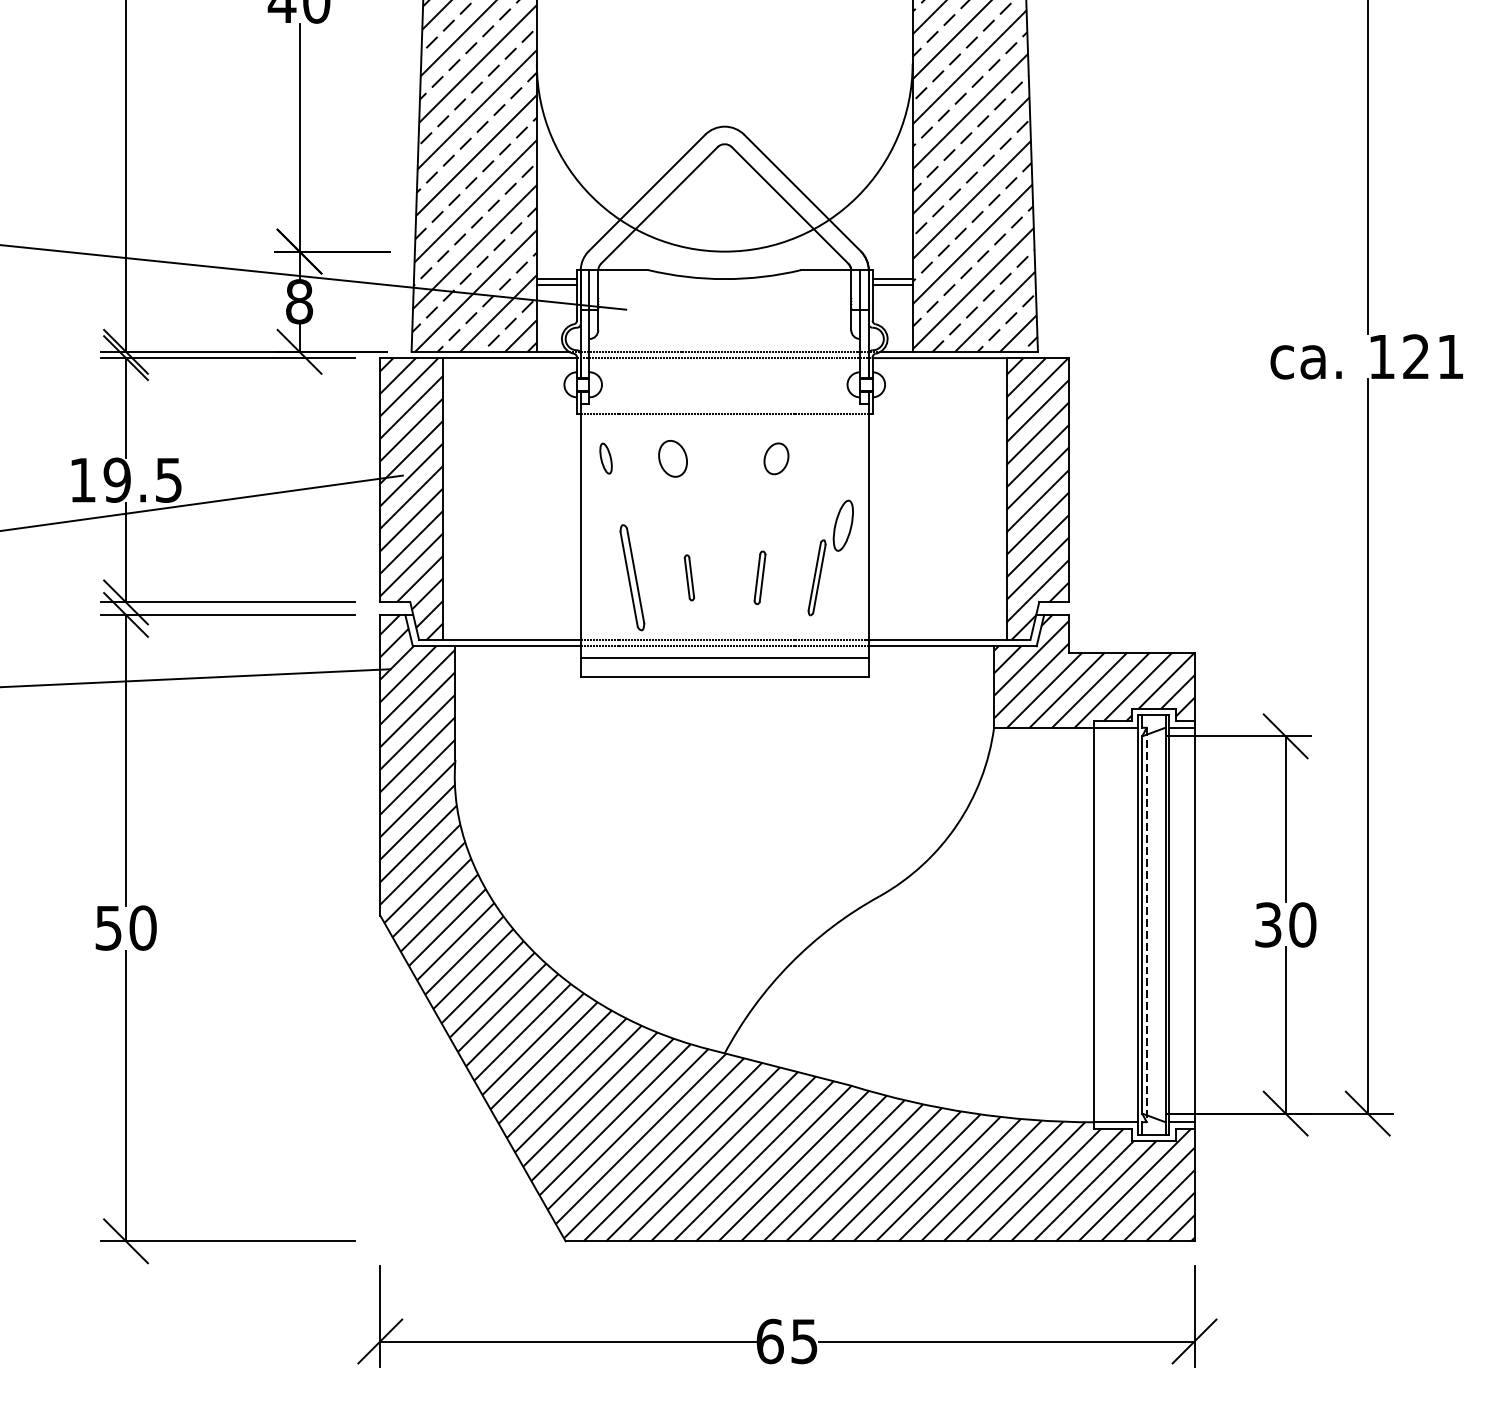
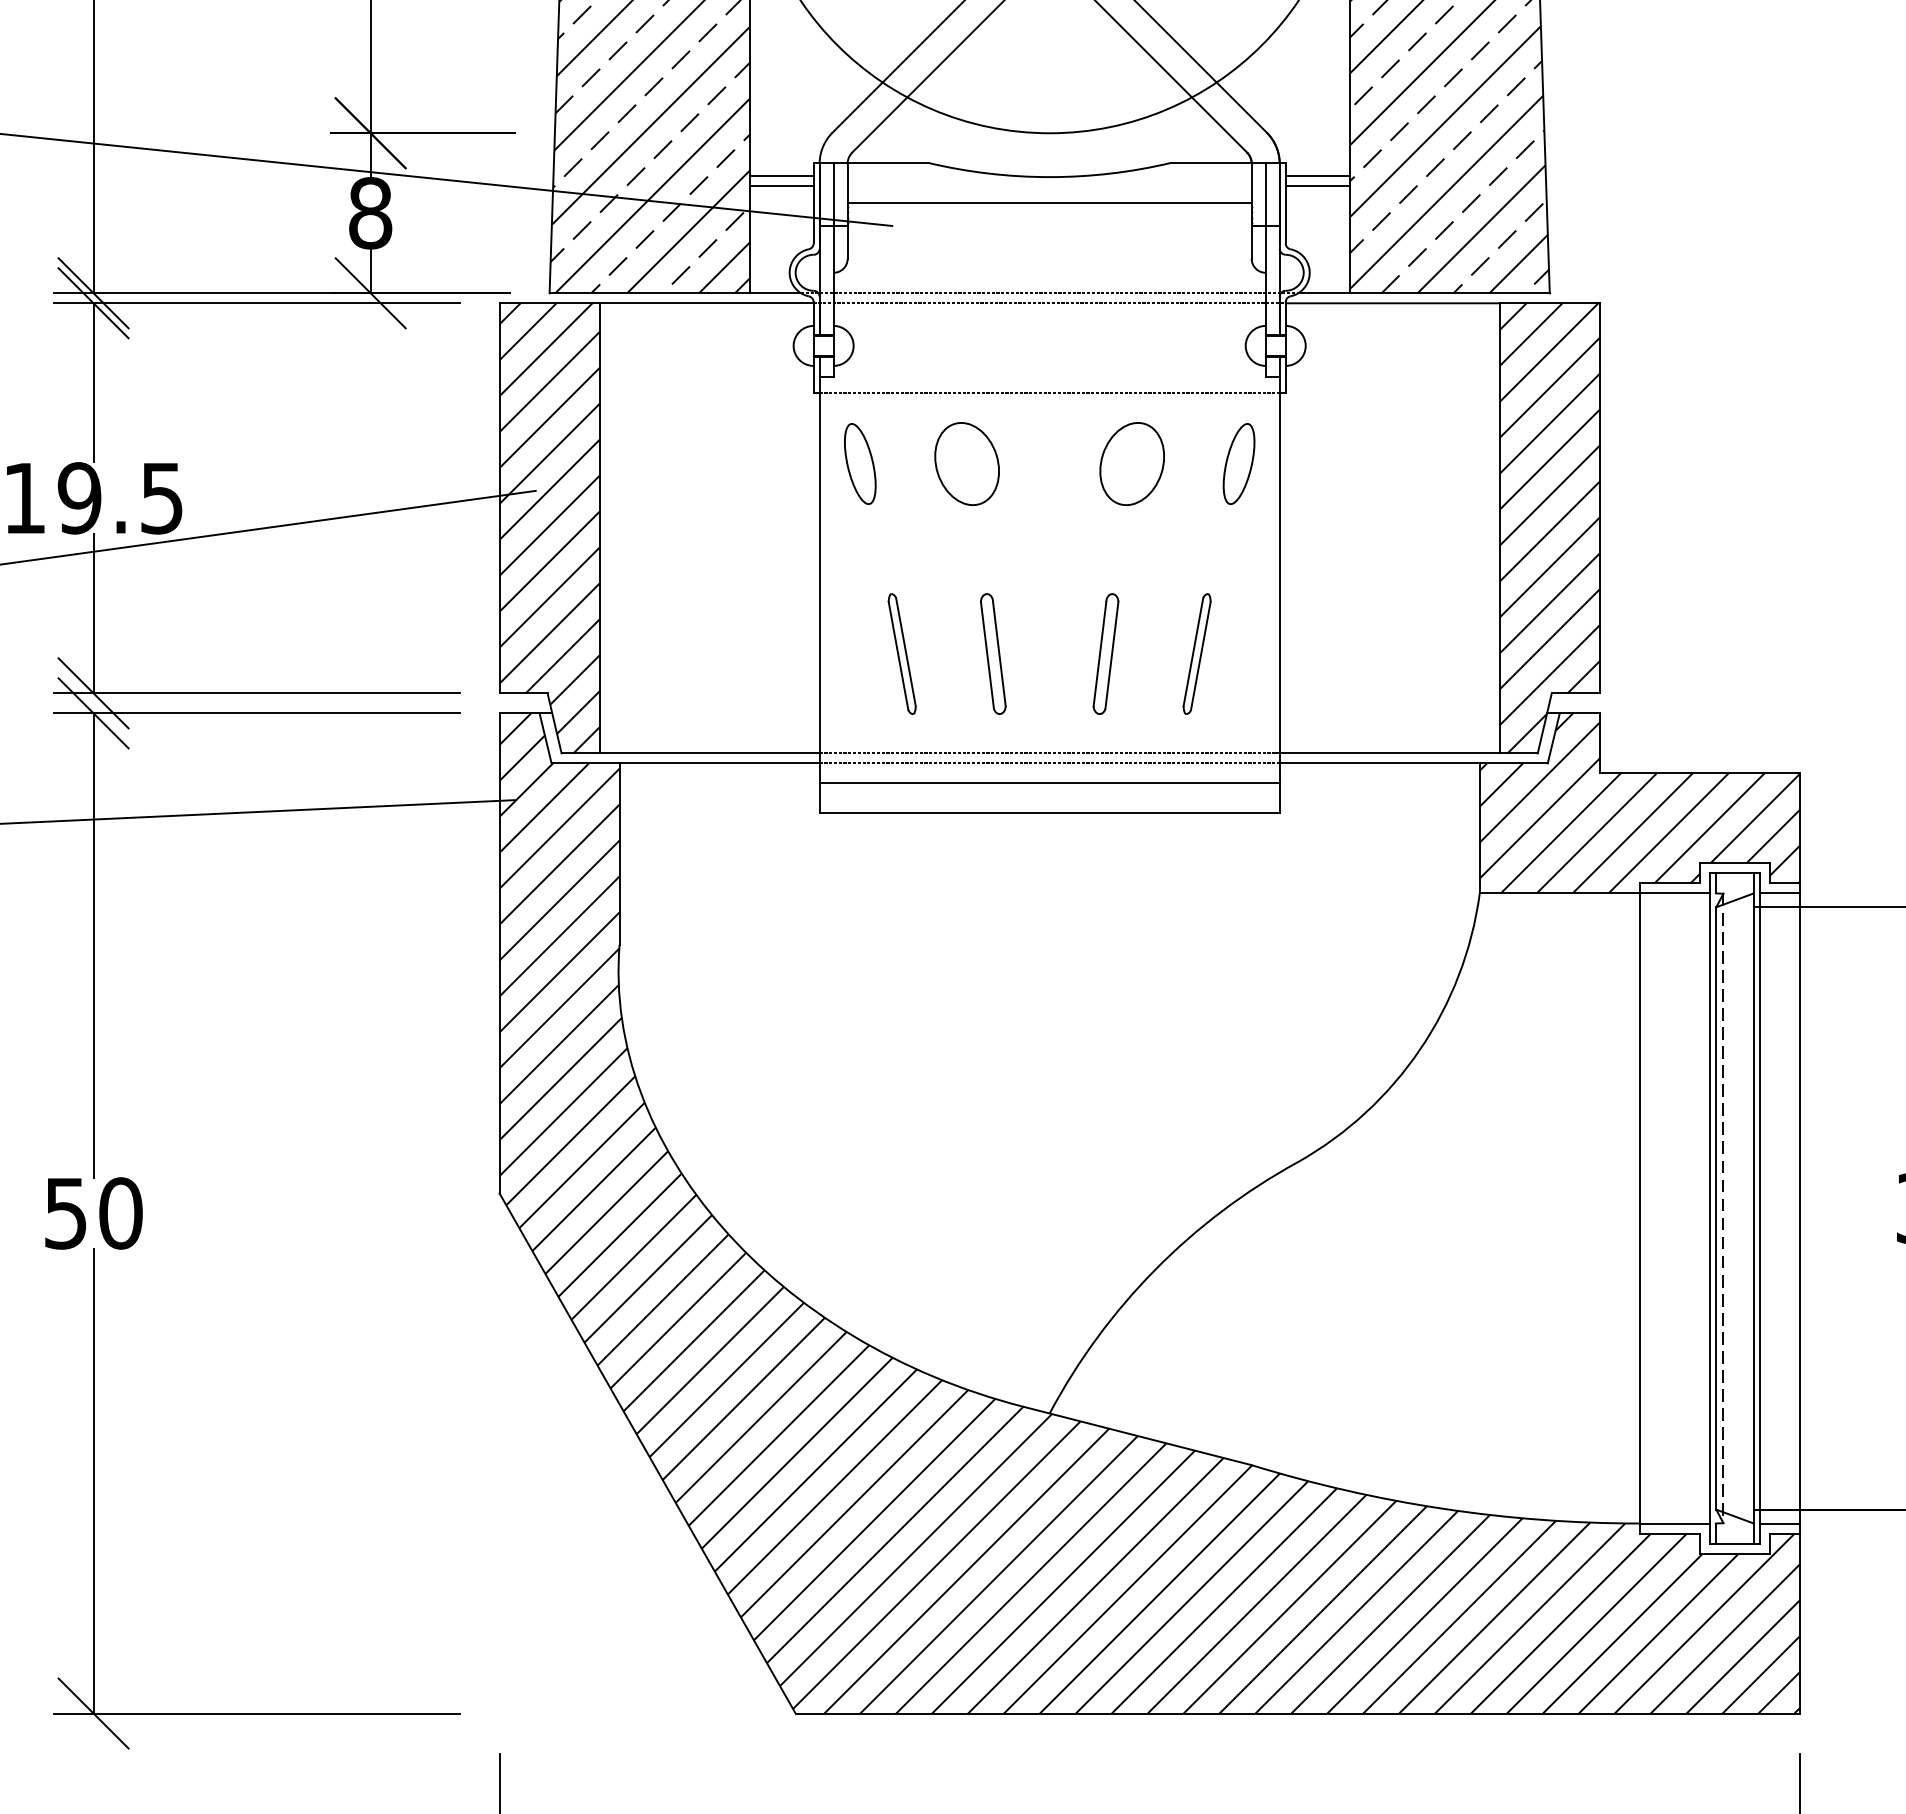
line: (724, 295) -> (1049, 203), added
part: (605, 458) -> (859, 463), size x1.67
part: (672, 458) -> (966, 463), size x1.43
part: (776, 458) -> (1132, 463), size x1.67
part: (842, 525) -> (1237, 463), moved
part: (632, 577) -> (902, 653), size x0.71
part: (689, 577) -> (993, 653), size x1.67
part: (759, 577) -> (1105, 653), size x1.43

